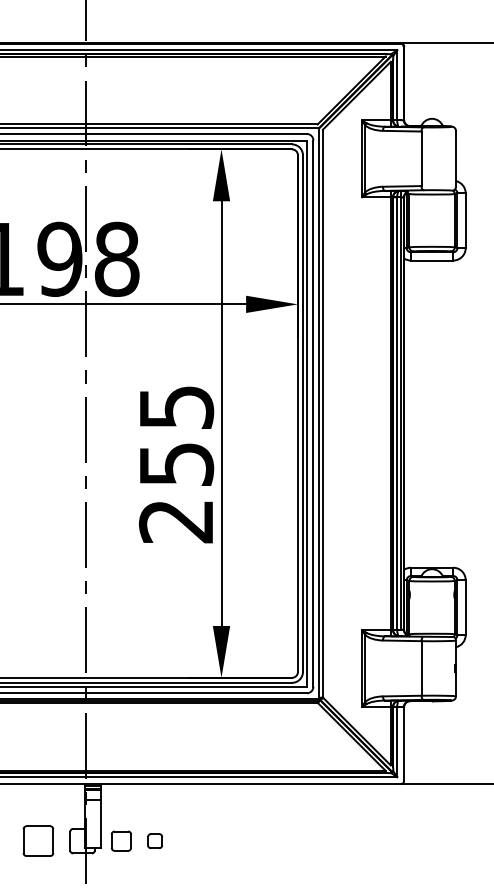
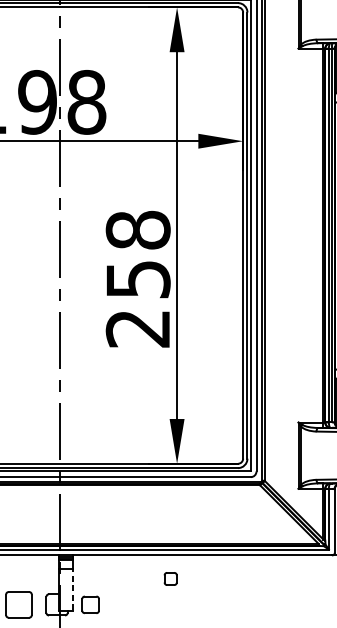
text: (176, 407) -> (138, 230), 255 -> 258
line: (101, 823) -> (73, 589), solid -> dashed
part: (155, 841) -> (171, 579), moved

